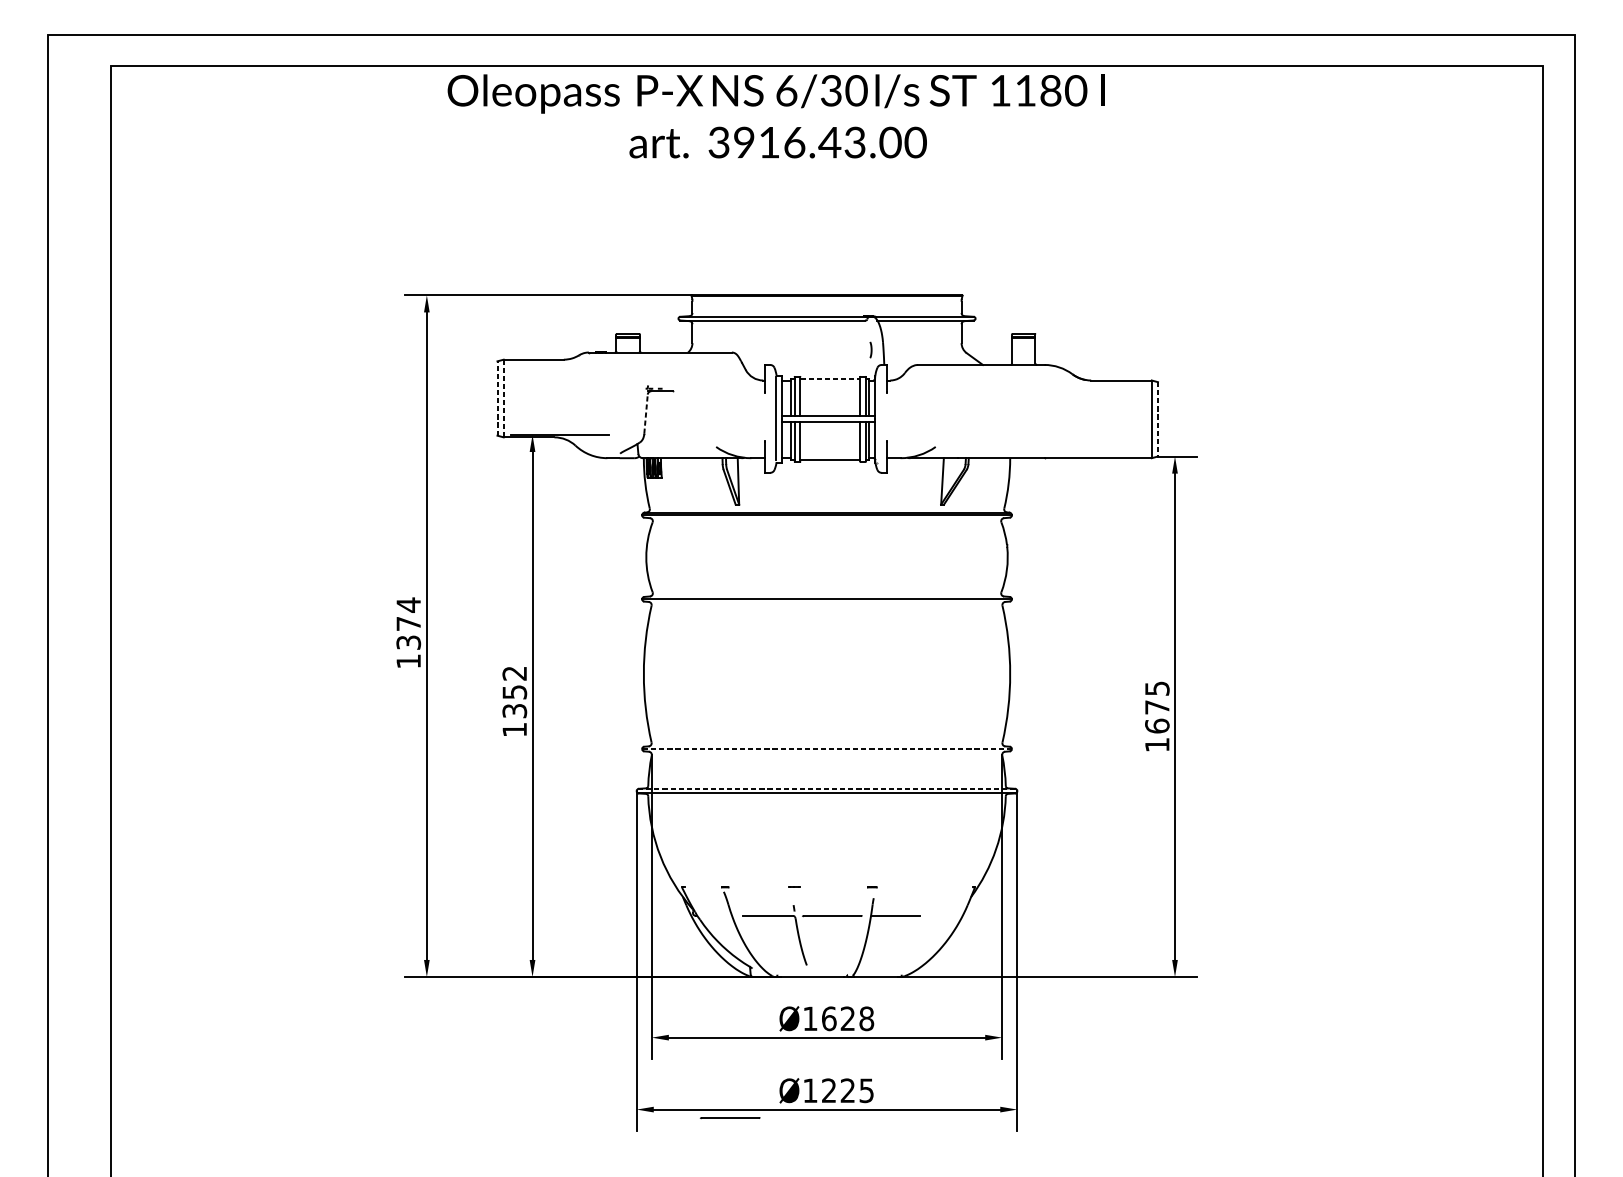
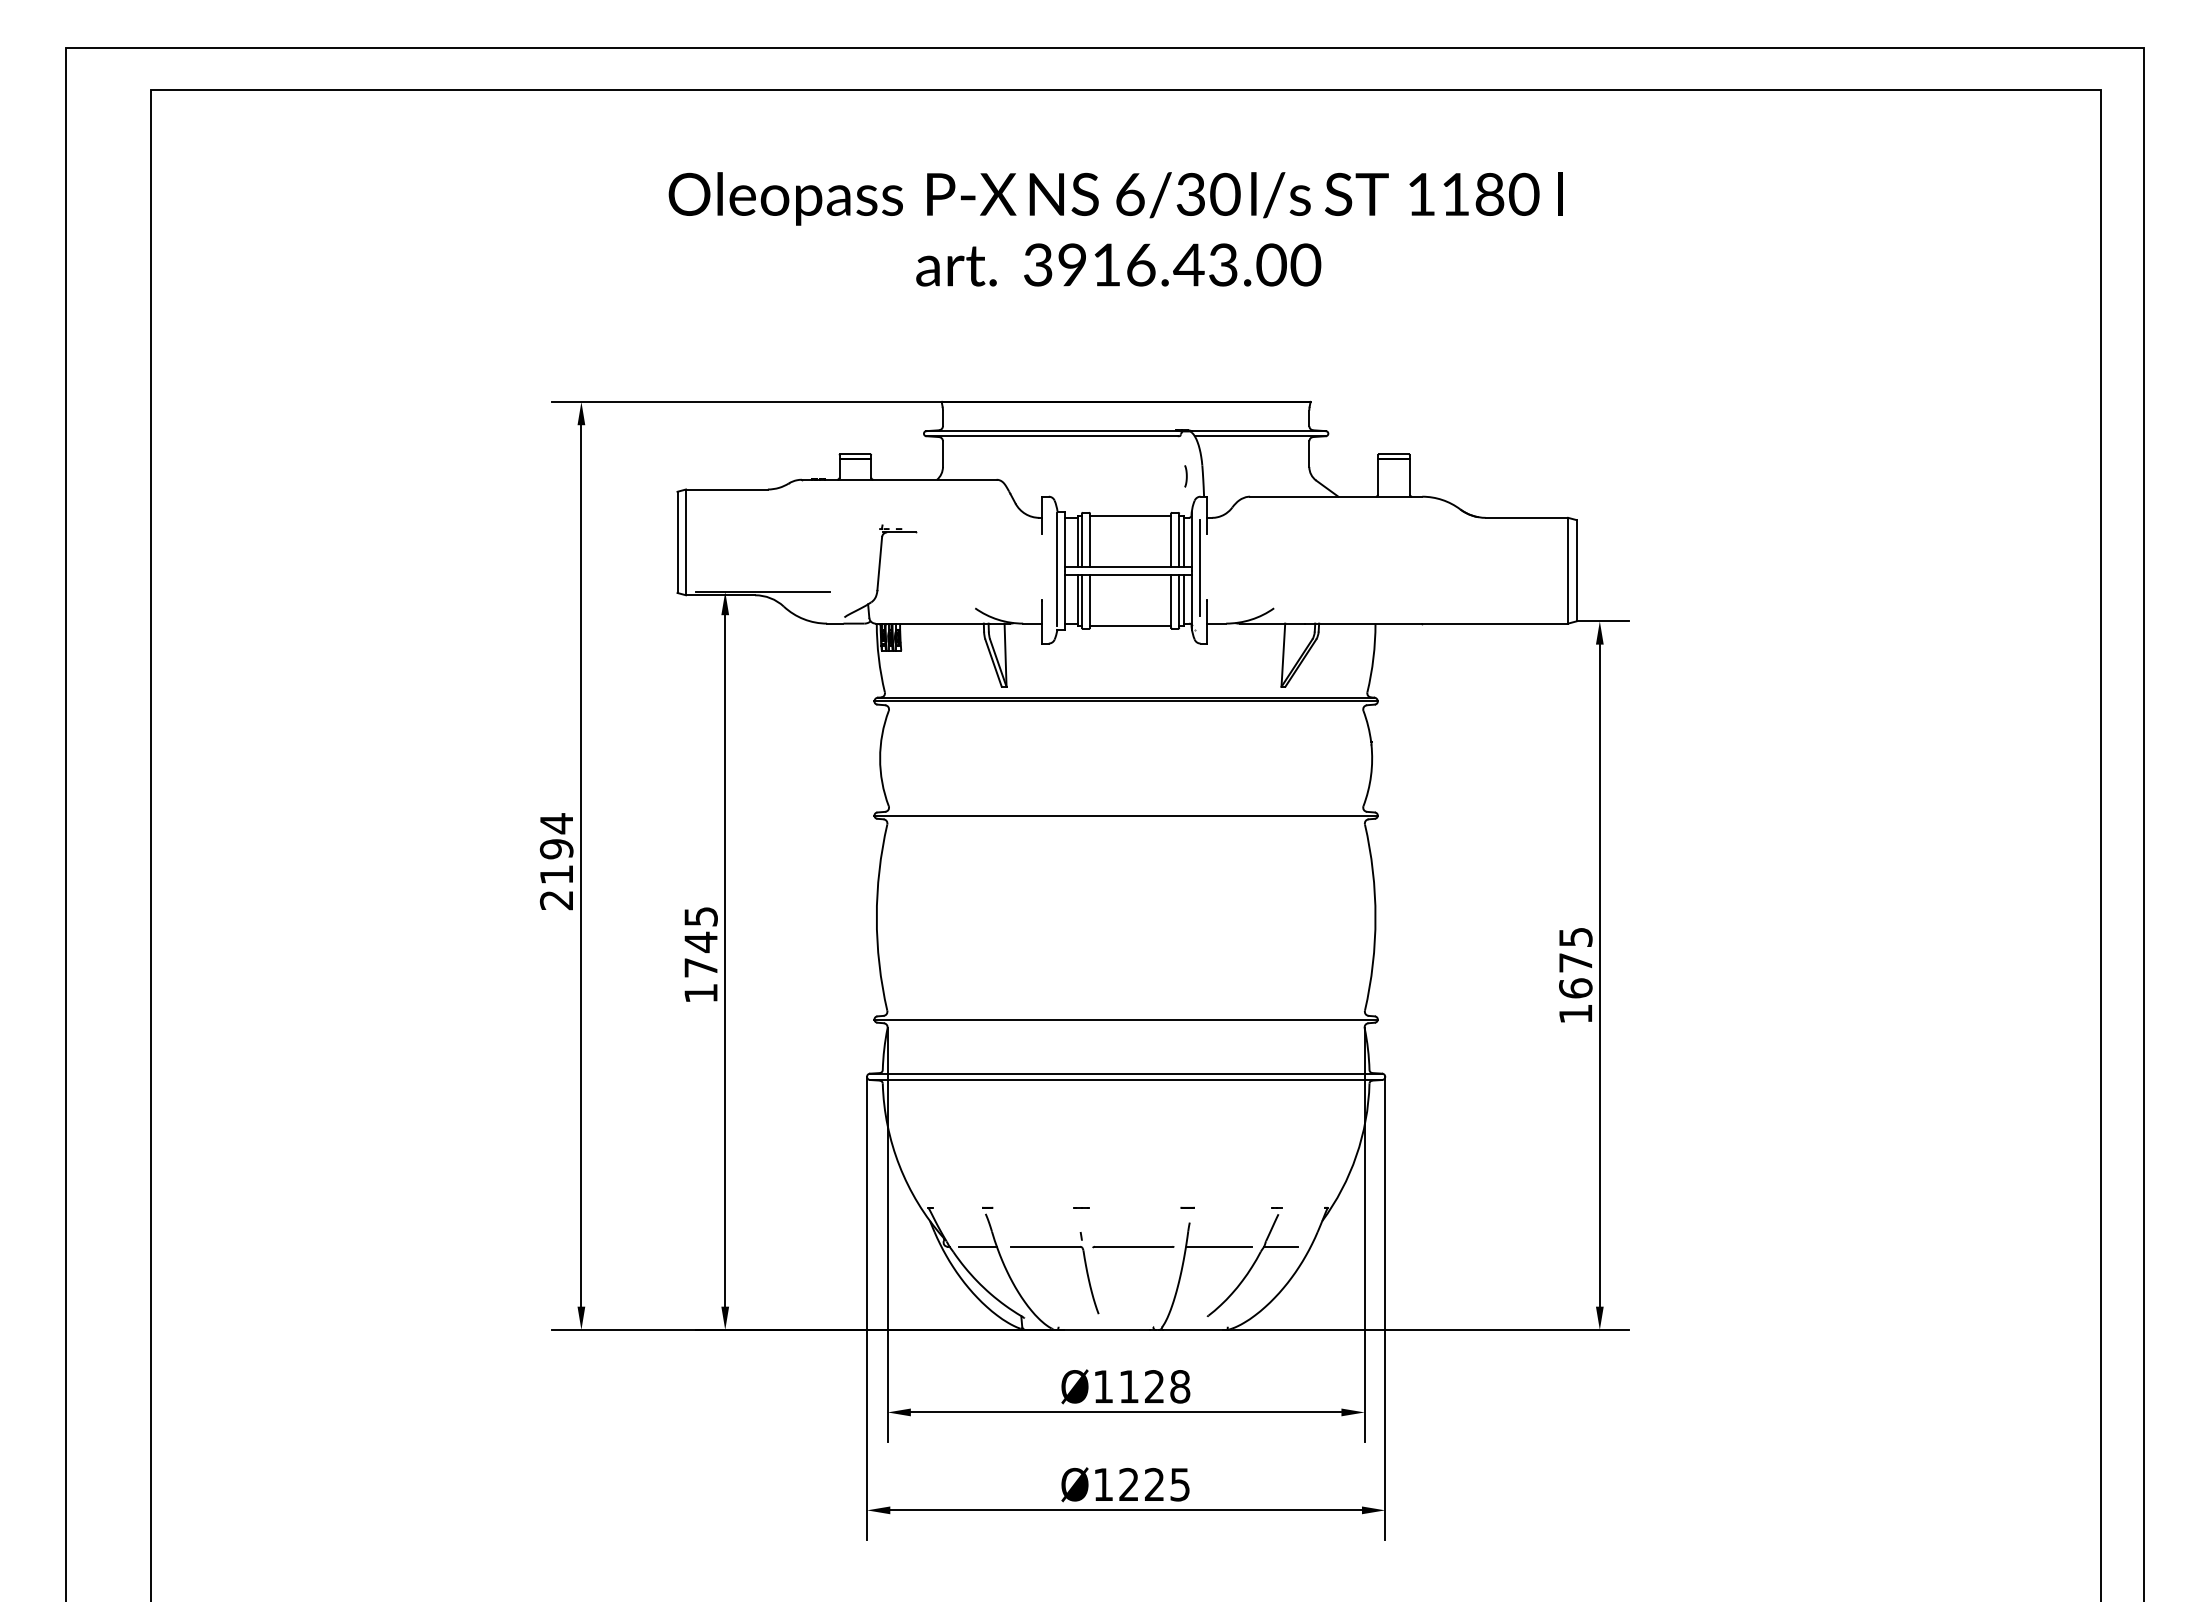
text: (775, 116) -> (1115, 229), moved
line: (830, 378) -> (1130, 515), dashed -> solid
line: (497, 398) -> (677, 542), dashed -> solid
line: (504, 398) -> (686, 542), dashed -> solid
line: (645, 414) -> (879, 563), dashed -> solid
line: (881, 416) -> (1200, 567), added
line: (1157, 419) -> (1576, 570), dashed -> solid
text: (408, 642) -> (556, 874), 1374 -> 2194
text: (514, 692) -> (700, 942), 1352 -> 1745
line: (827, 749) -> (1126, 1019), dashed -> solid
line: (827, 788) -> (1126, 1073), dashed -> solid
line: (717, 915) -> (977, 1246), added
part: (919, 926) -> (1252, 1261), added
text: (829, 1018) -> (1129, 1386), Ø1628 -> Ø1128
line: (730, 1118) -> (994, 1522), removed

